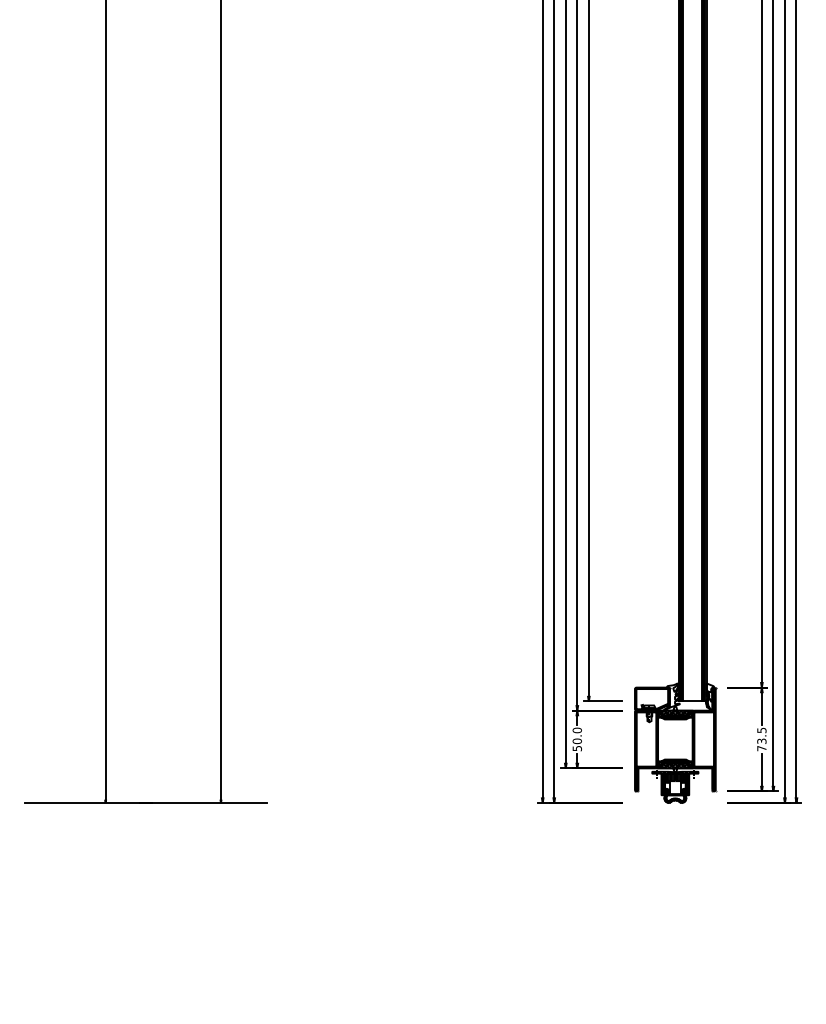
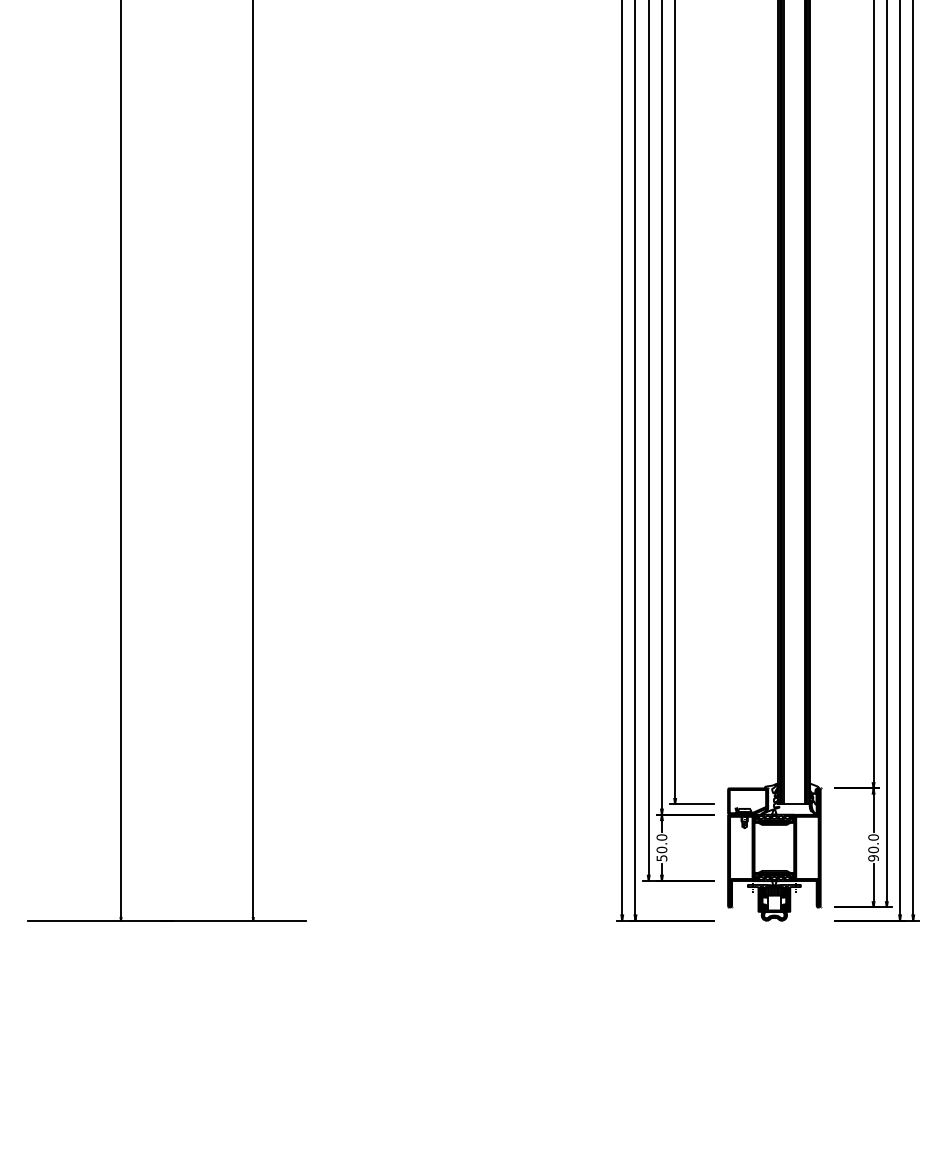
text: (761, 739) -> (873, 847), 73.5 -> 90.0

